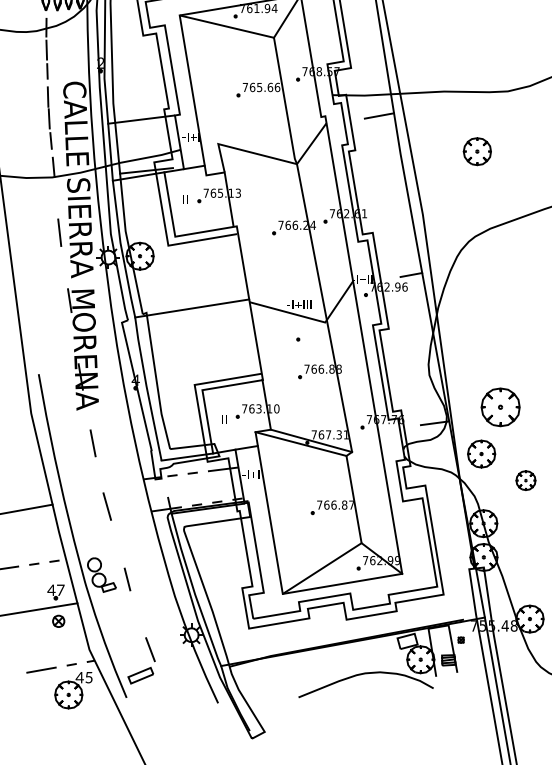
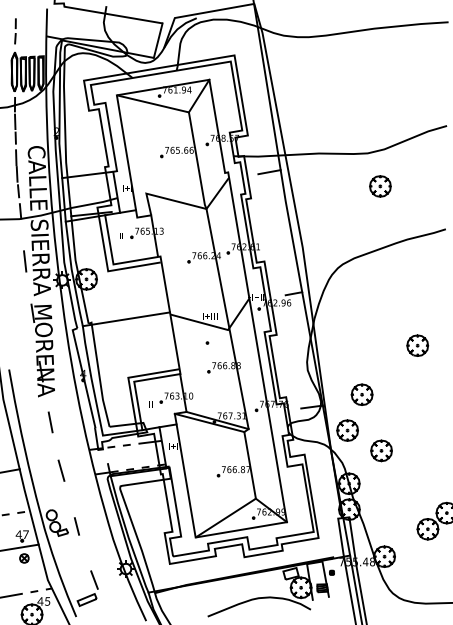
part: (477, 151) -> (380, 186), moved
part: (499, 406) -> (361, 394), size x0.71
part: (525, 480) -> (381, 450), size x1.43

